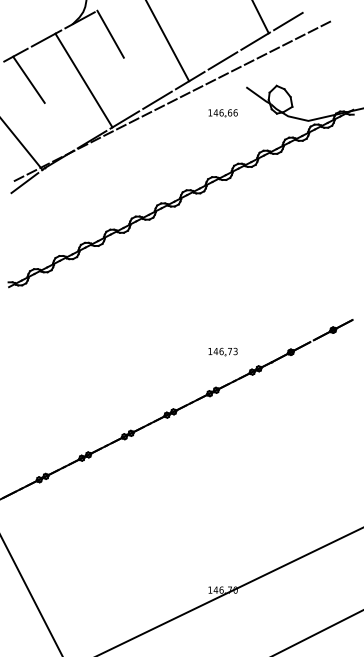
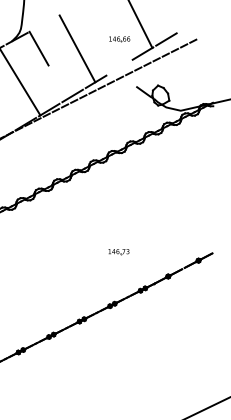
line: (222, 60) -> (119, 67), removed
part: (222, 113) -> (119, 39), moved
part: (222, 351) -> (118, 251), moved

